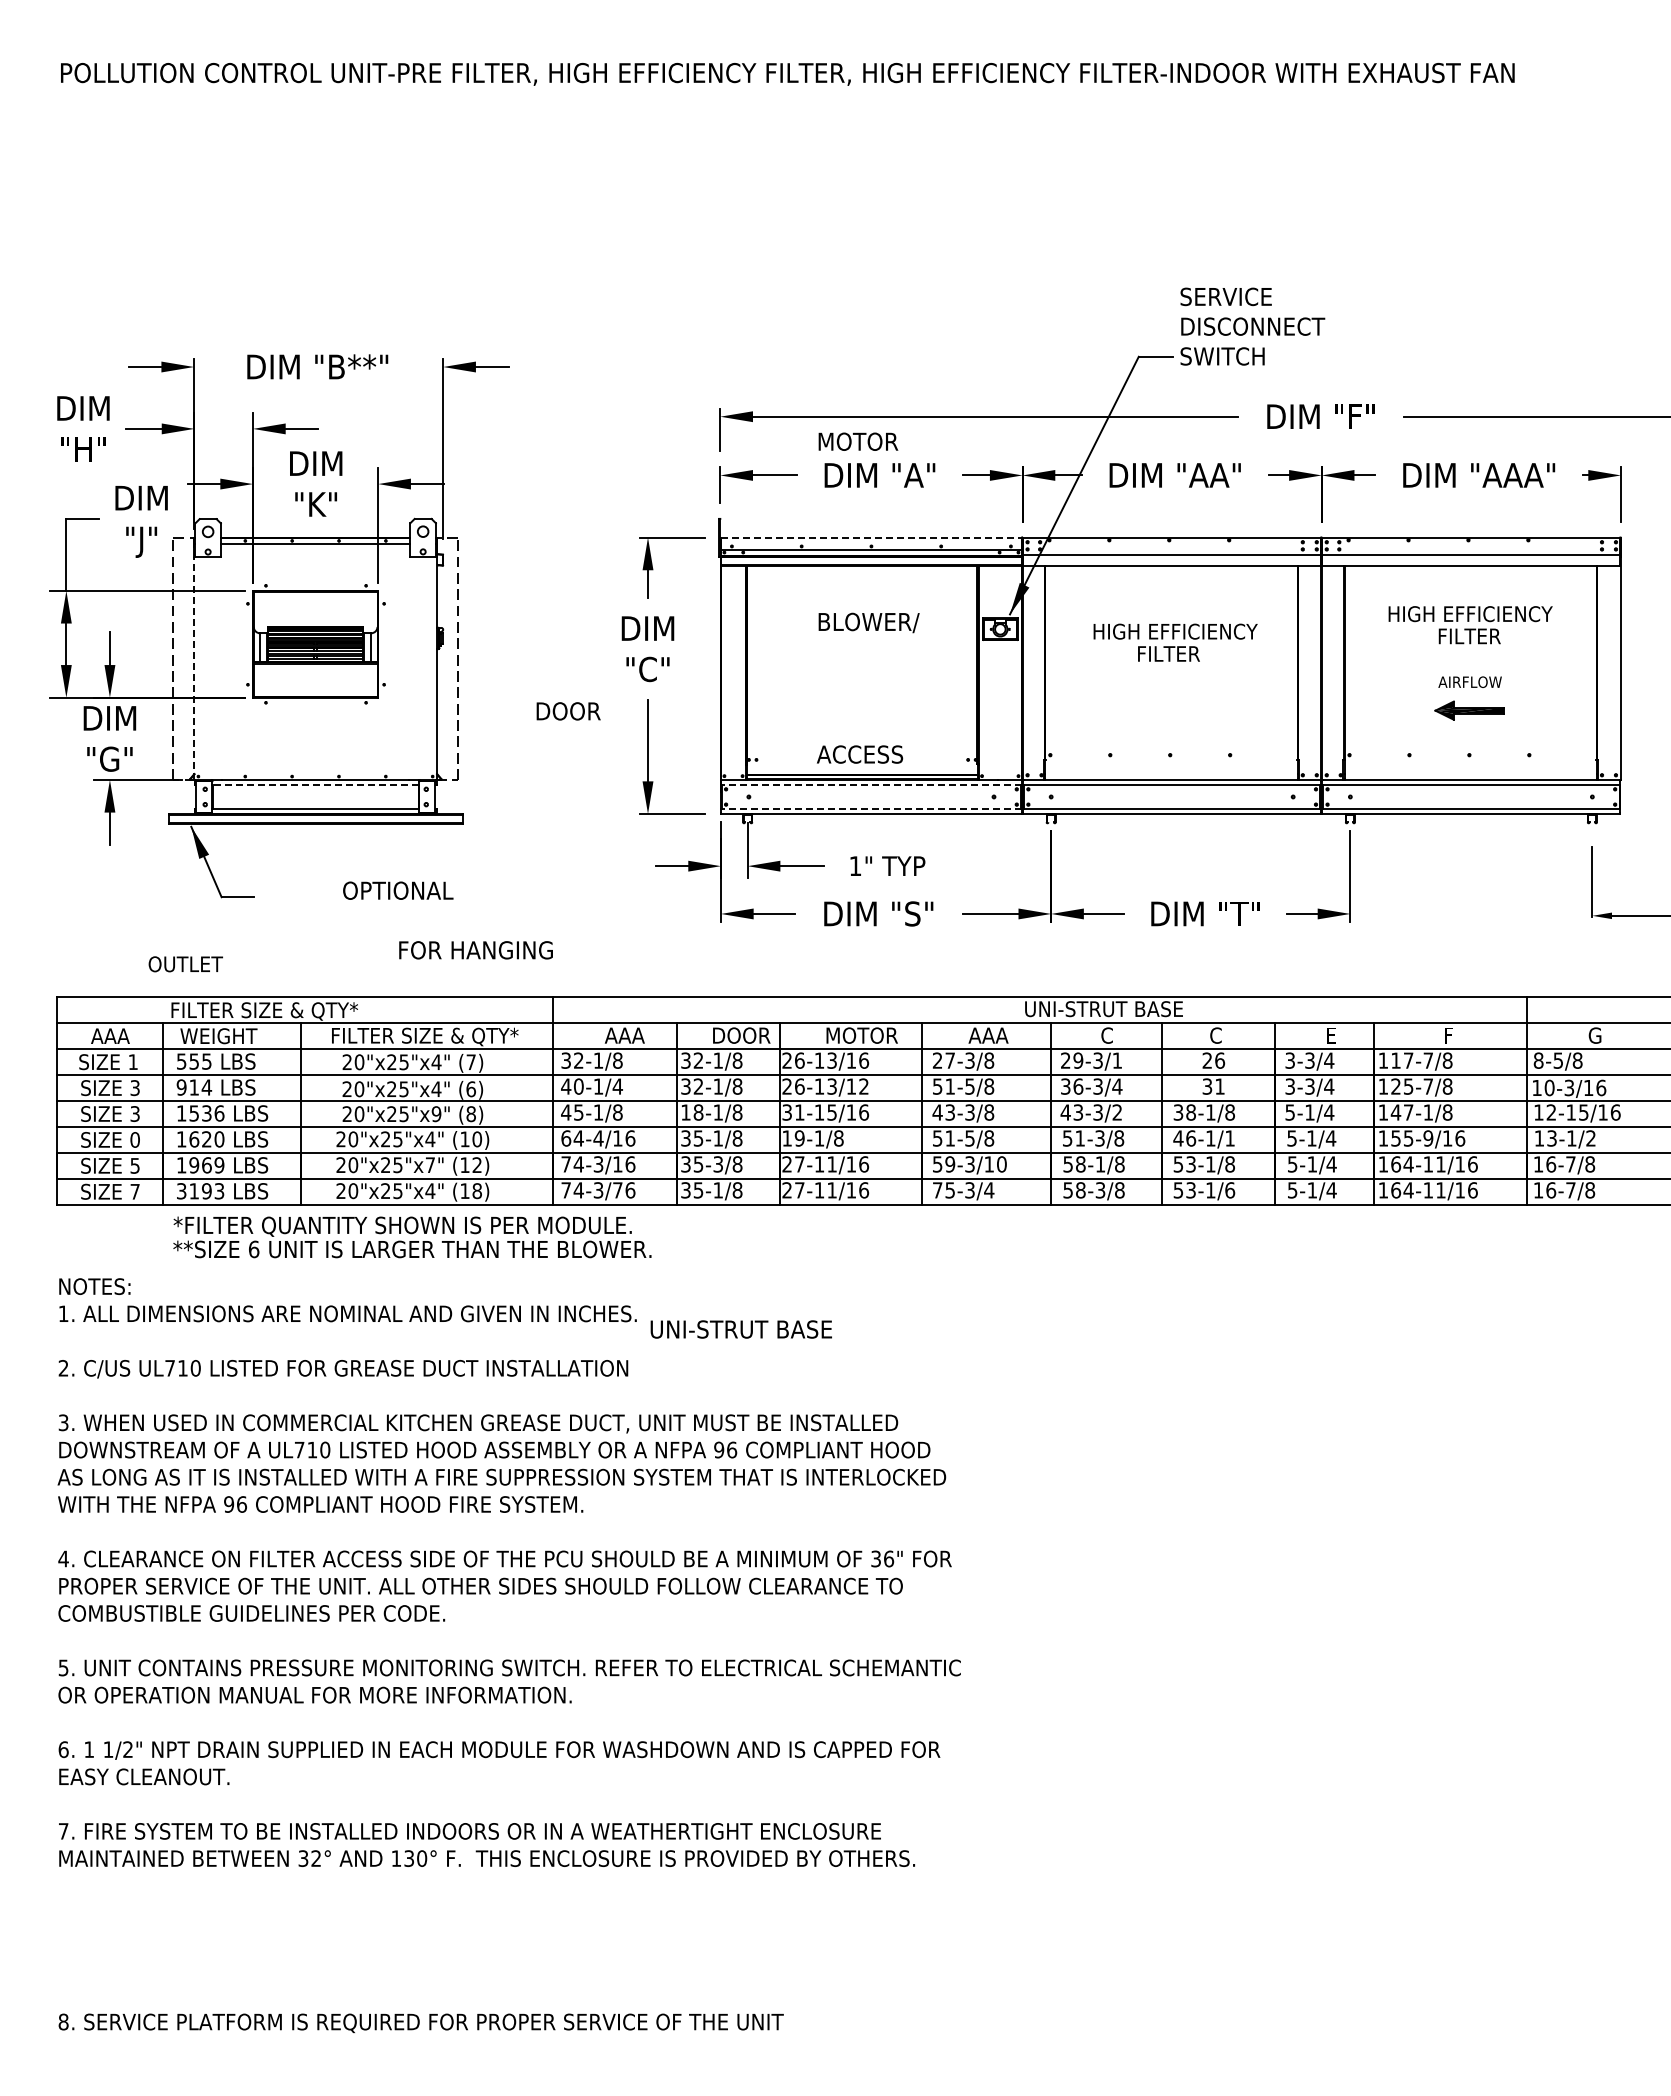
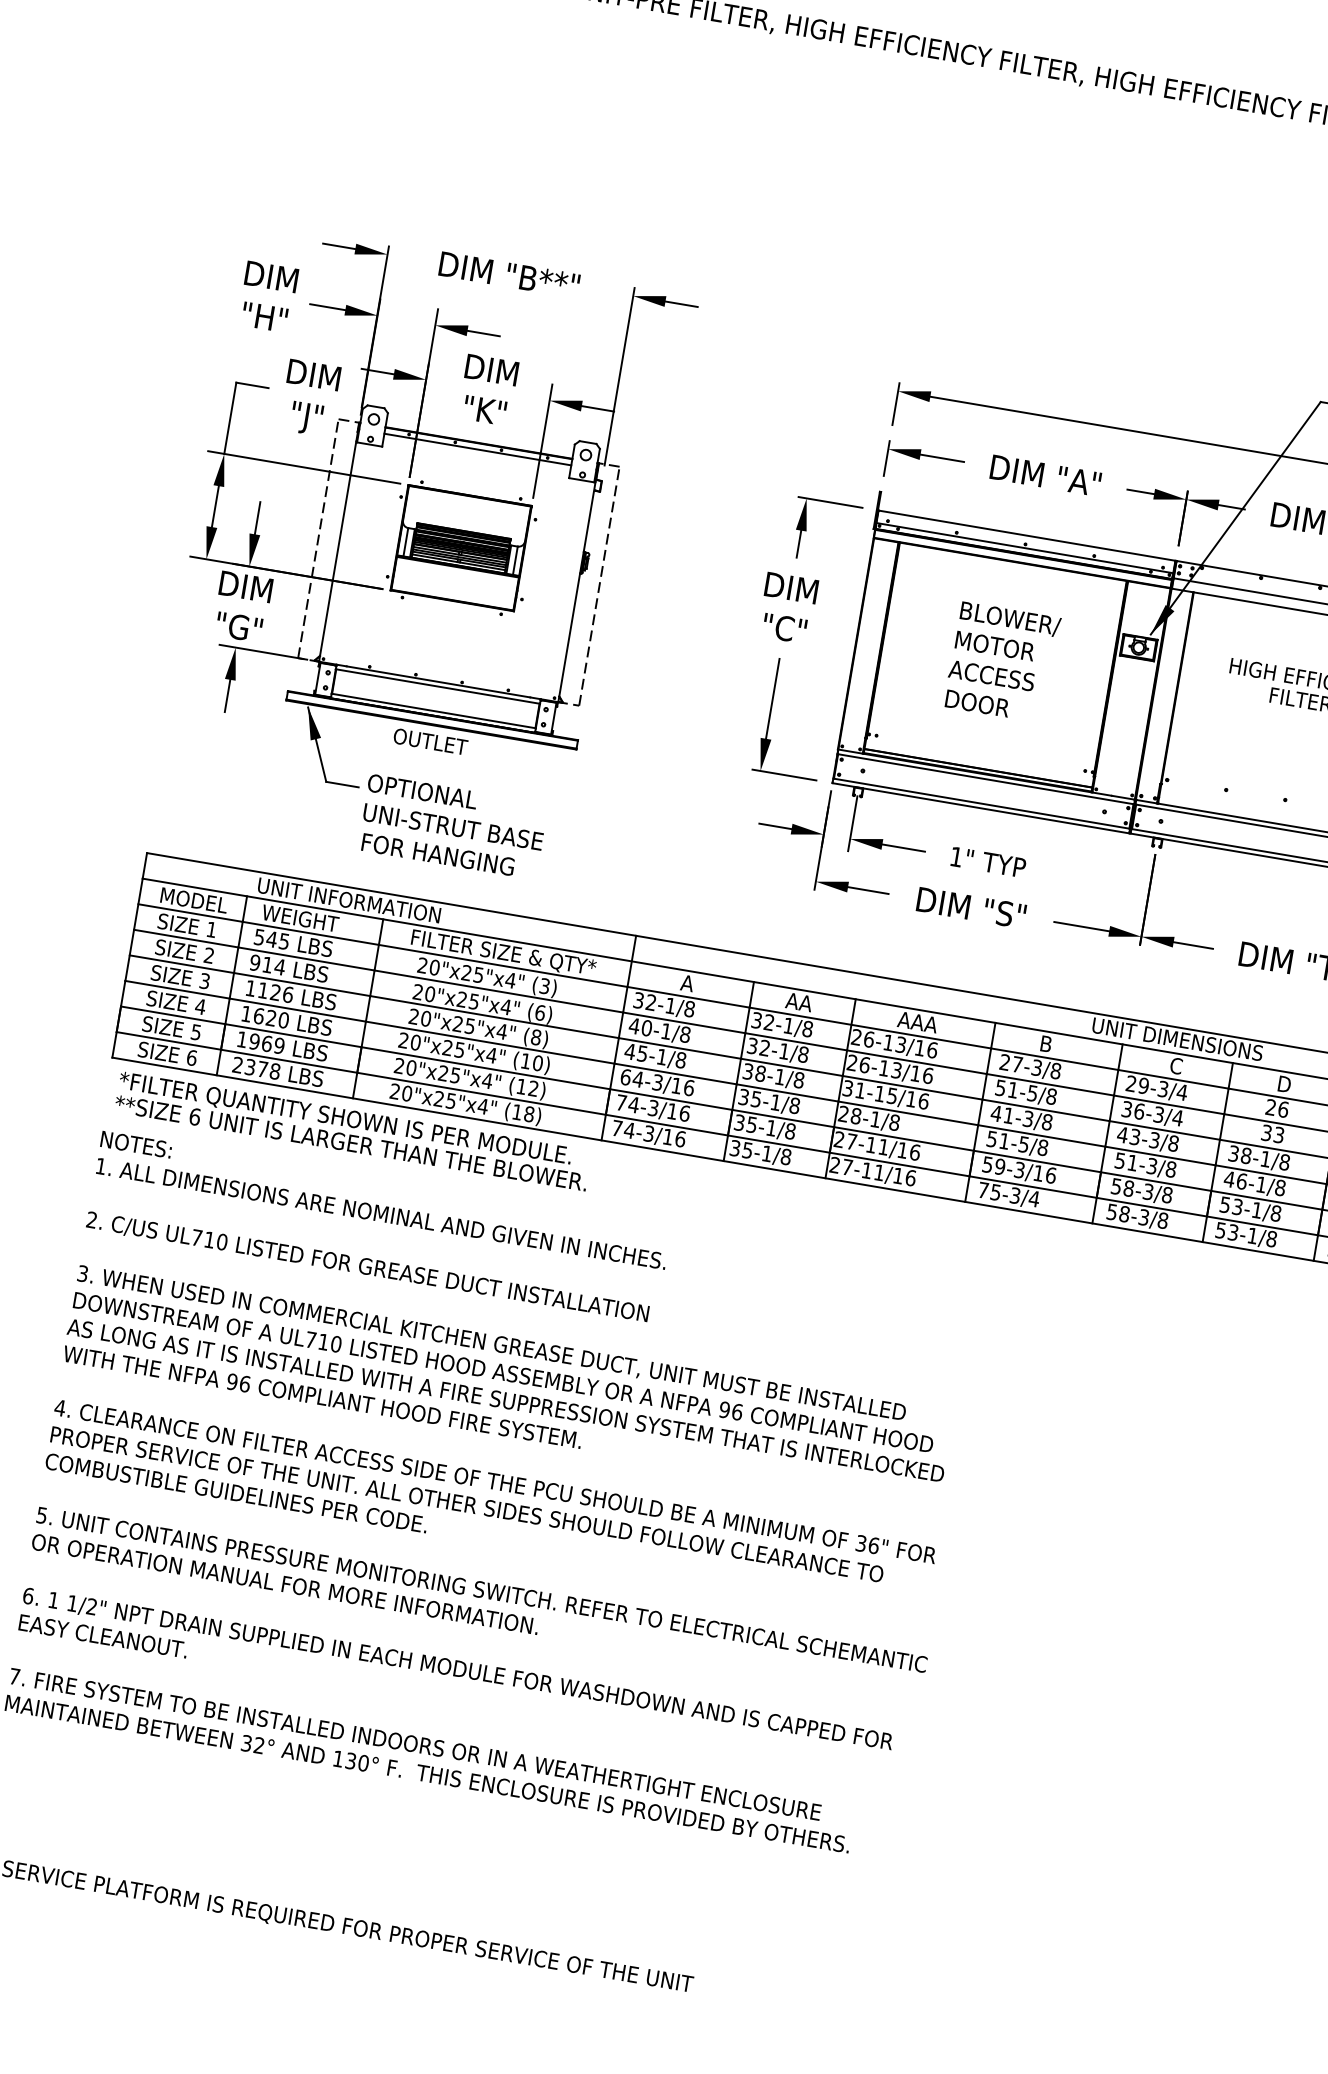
text: (858, 441) -> (995, 645), moved
line: (871, 537) -> (1027, 535), dashed -> solid
line: (194, 668) -> (337, 551), dashed -> solid
text: (568, 711) -> (977, 703), moved
text: (860, 754) -> (992, 675), moved
line: (315, 784) -> (437, 686), dashed -> solid
line: (871, 784) -> (985, 779), dashed -> solid
line: (871, 809) -> (981, 803), dashed -> solid
text: (398, 890) -> (422, 791), moved
text: (475, 950) -> (437, 854), moved
text: (185, 964) -> (430, 741), moved
text: (1104, 1009) -> (1178, 1039), UNI-STRUT BASE -> UNIT DIMENSIONS
text: (264, 1011) -> (349, 901), FILTER SIZE & QTY* -> UNIT INFORMATION
text: (631, 1035) -> (707, 986), AAA -> A
text: (740, 1035) -> (814, 1004), DOOR -> AA
text: (861, 1035) -> (934, 1024), MOTOR -> AAA
text: (988, 1035) -> (1059, 1046), AAA -> B
text: (1216, 1035) -> (1284, 1084), C -> D
text: (110, 1036) -> (193, 900), AAA -> MODEL
text: (1117, 1060) -> (1182, 1092), 29-3/1 -> 29-3/4
text: (194, 1061) -> (272, 939), 555 -> 545
text: (470, 1062) -> (544, 986), (7) -> (3)
text: (617, 1086) -> (685, 1034), 40-1/4 -> 40-1/8
text: (864, 1086) -> (928, 1075), 26-13/12 -> 26-13/16
text: (1219, 1086) -> (1278, 1134), 31 -> 33
text: (134, 1088) -> (208, 955), 3 -> 2
text: (685, 1112) -> (747, 1071), 18-1/8 -> 38-1/8
text: (949, 1112) -> (1008, 1115), 43-3/8 -> 41-3/8
text: (1117, 1112) -> (1173, 1143), 43-3/2 -> 43-3/8
text: (200, 1113) -> (269, 991), 1536 -> 1126
text: (436, 1114) -> (501, 1031), 20"x25"x9" -> 20"x25"x4"
text: (598, 1138) -> (657, 1082), 64-4/16 -> 64-3/16
text: (793, 1138) -> (849, 1115), 19-1/8 -> 28-1/8
text: (1229, 1138) -> (1279, 1187), 46-1/1 -> 46-1/8
text: (135, 1139) -> (200, 1006), 0 -> 4
text: (430, 1164) -> (487, 1080), 20"x25"x7" -> 20"x25"x4"
text: (717, 1164) -> (770, 1128), 35-3/8 -> 35-1/8
text: (1001, 1164) -> (1050, 1175), 59-3/10 -> 59-3/16
text: (1100, 1164) -> (1148, 1192), 58-1/8 -> 58-3/8
text: (617, 1190) -> (667, 1137), 74-3/76 -> 74-3/16
text: (1230, 1190) -> (1272, 1239), 53-1/6 -> 53-1/8
text: (135, 1191) -> (192, 1057), 7 -> 6
text: (200, 1191) -> (256, 1068), 3193 -> 2378
text: (412, 1237) -> (353, 1131), moved
text: (740, 1329) -> (452, 826), moved

